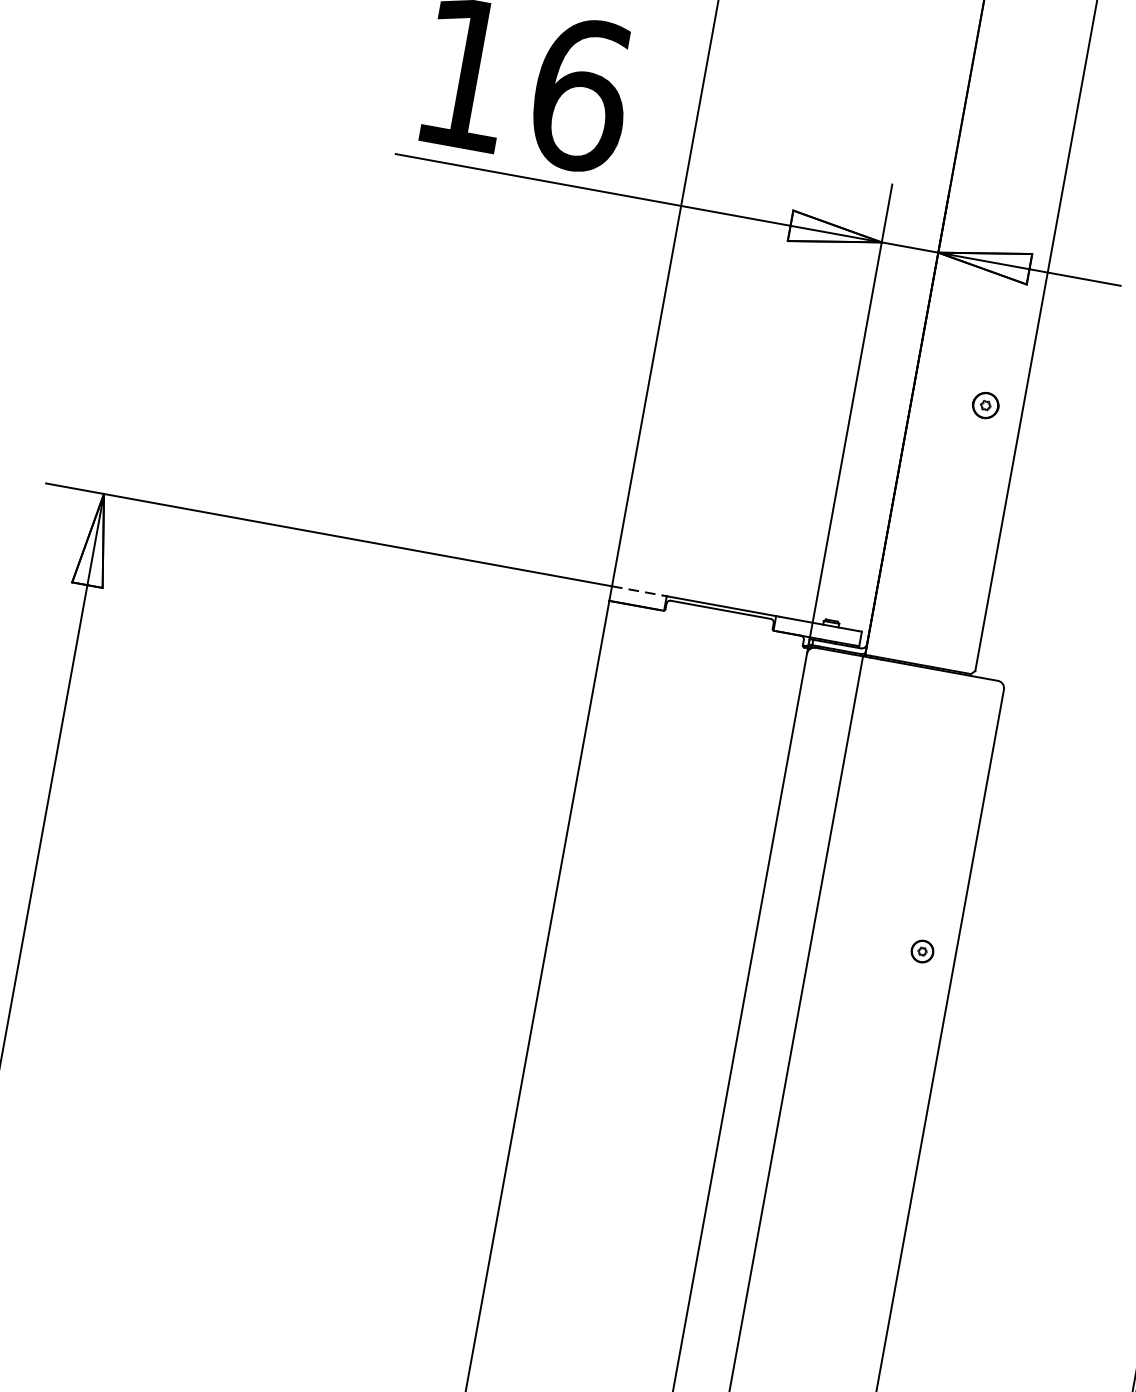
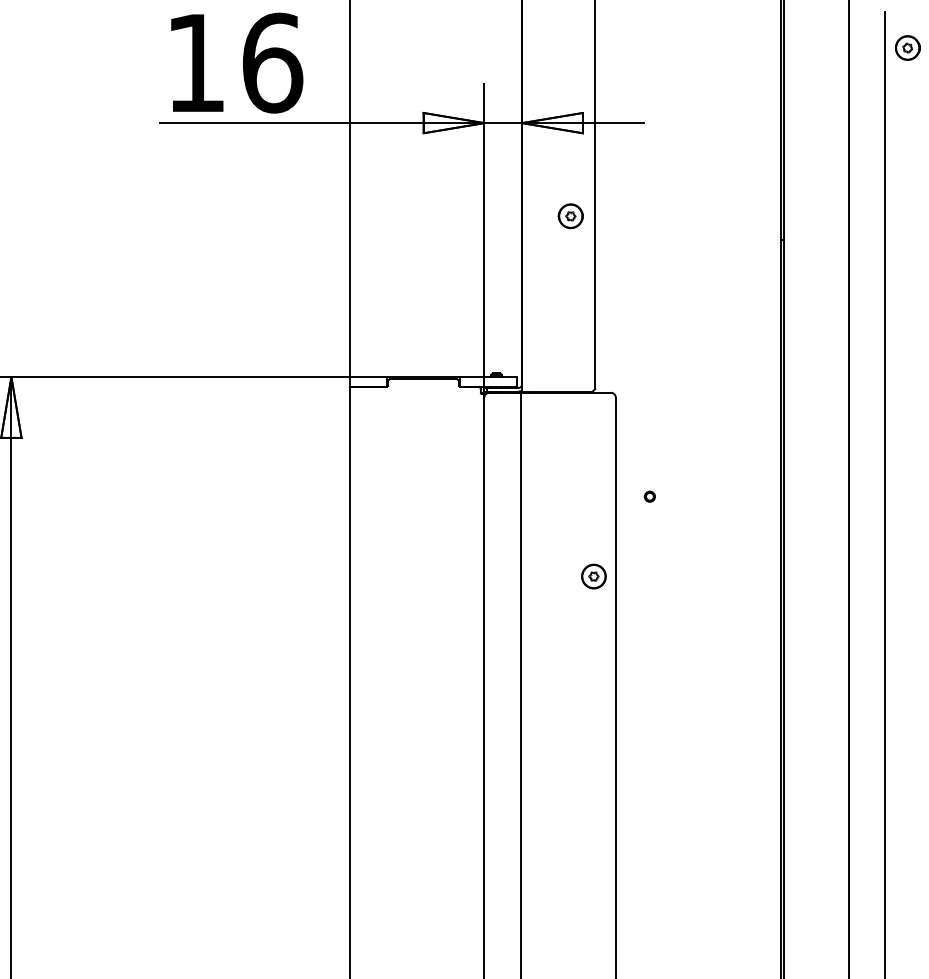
part: (985, 405) -> (570, 216), size x1.43
line: (638, 591) -> (368, 377), dashed -> solid
part: (1027, 846) -> (649, 496), added
part: (921, 951) -> (593, 576), size x1.67

